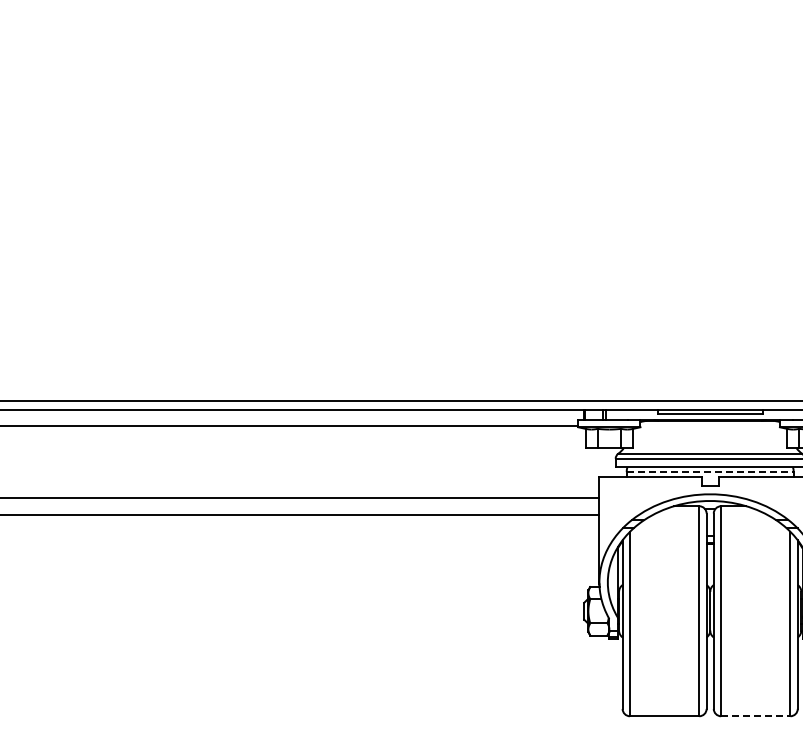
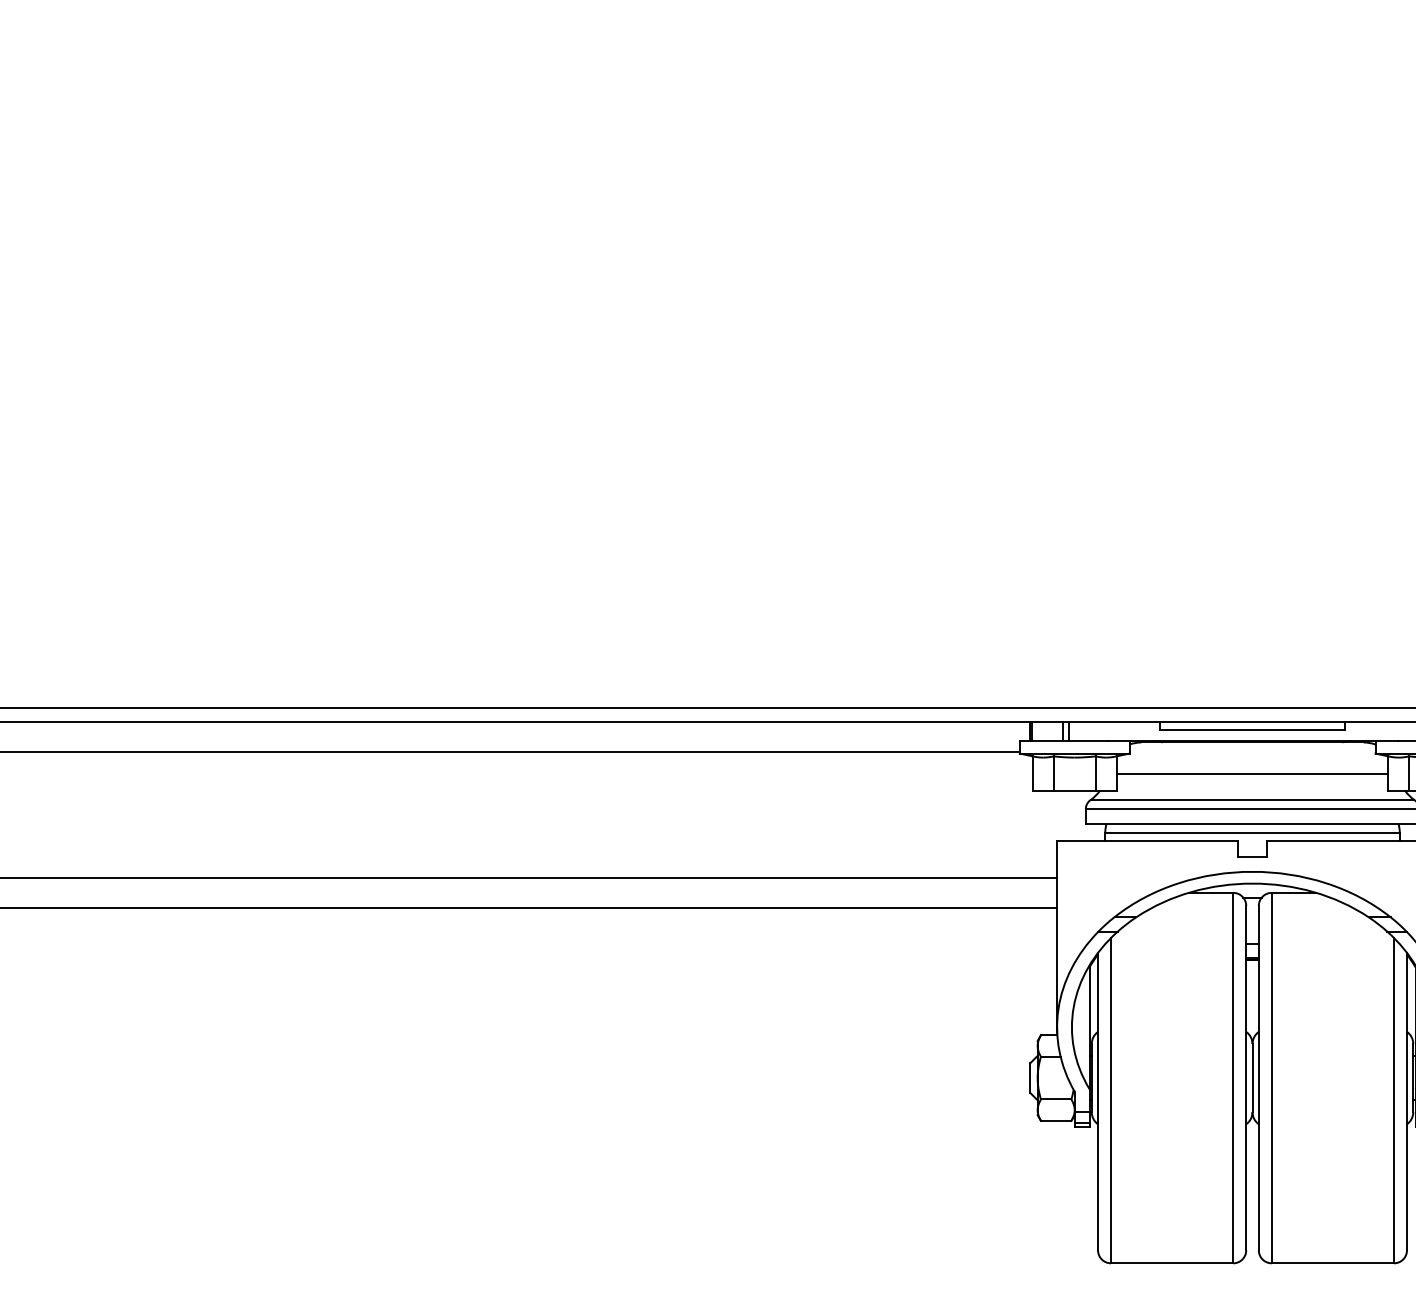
line: (710, 438) -> (1253, 773), added
line: (710, 472) -> (1253, 833), dashed -> solid
line: (755, 716) -> (1332, 1263), dashed -> solid

